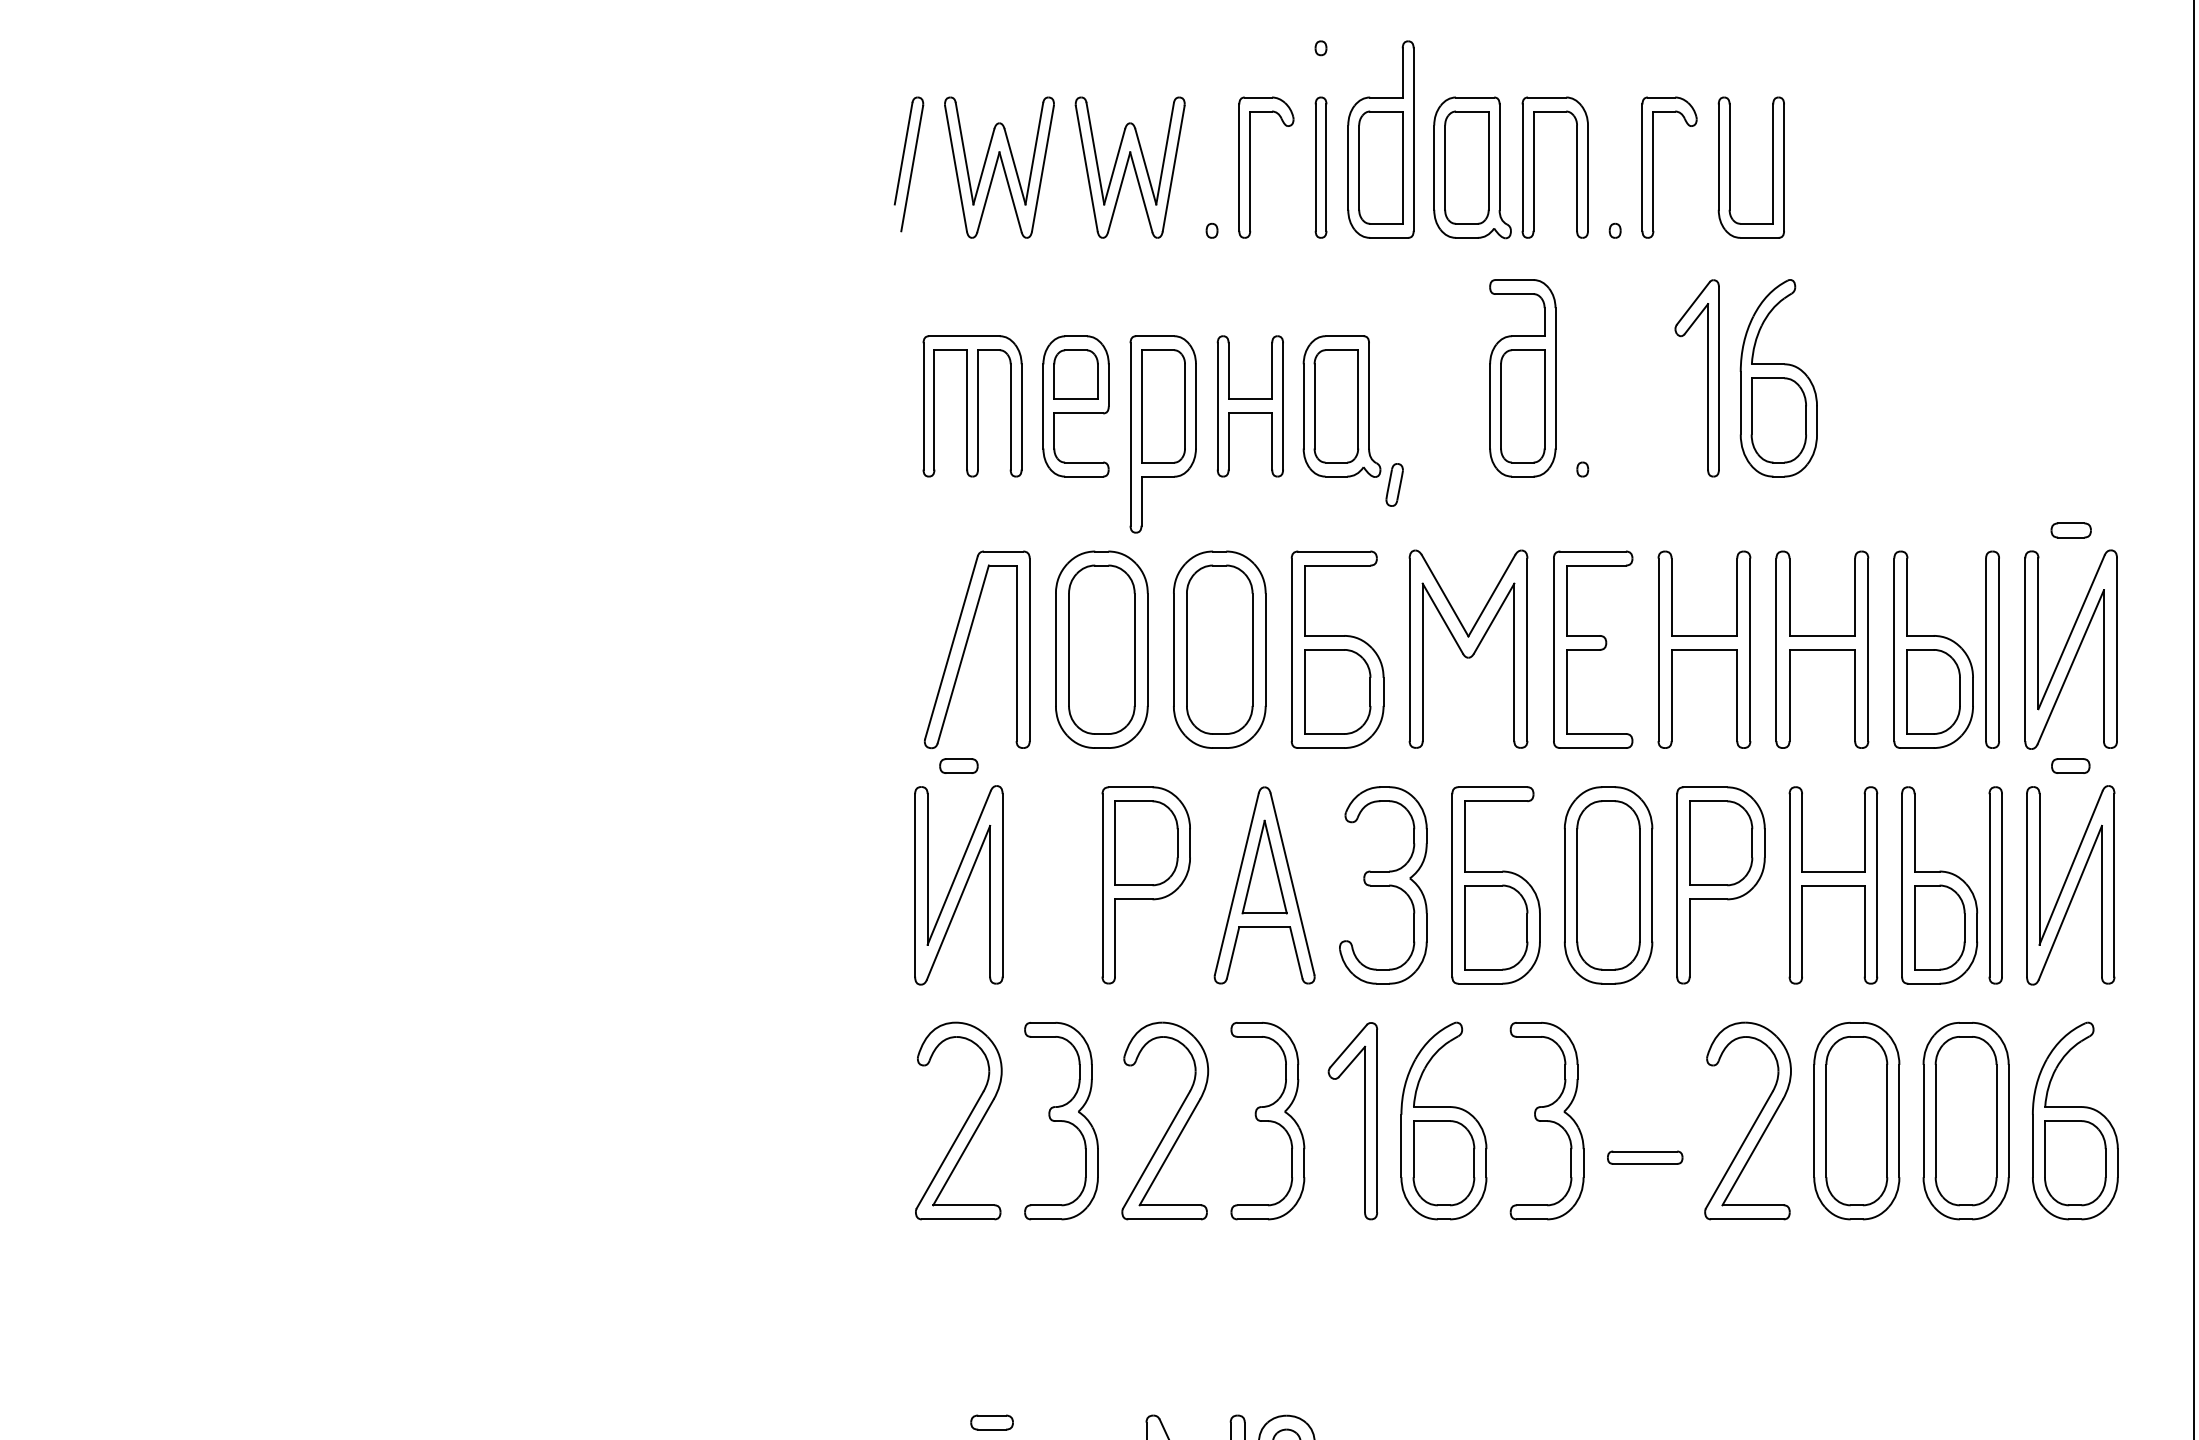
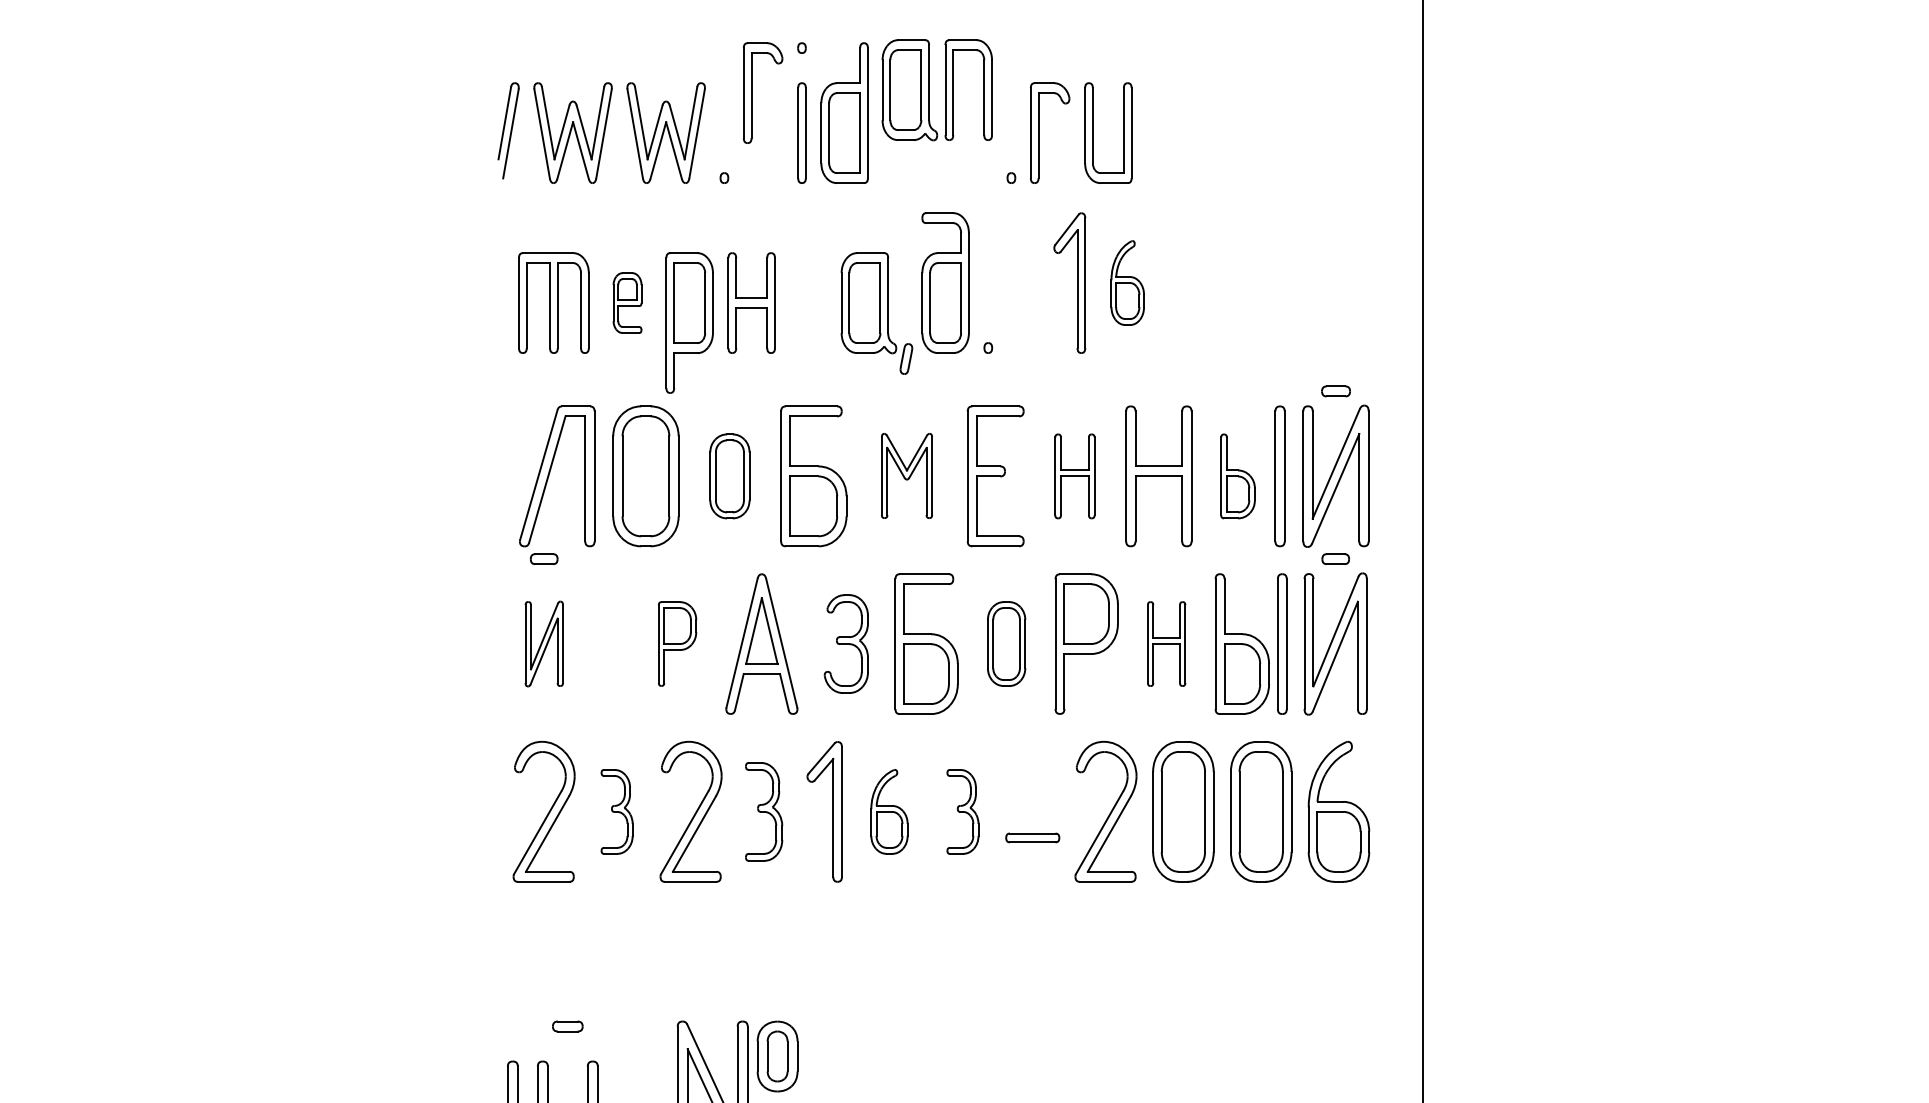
part: (1251, 166) -> (752, 92), moved
part: (1500, 168) -> (929, 90), moved
part: (1778, 377) -> (1127, 282), size x0.6
part: (1075, 405) -> (627, 302), size x0.6
part: (1352, 421) -> (876, 313), moved
part: (1467, 648) -> (906, 475), size x0.6
part: (1219, 649) -> (729, 476), size x0.6
part: (1703, 649) -> (1074, 476), size x0.6
part: (1932, 649) -> (1237, 476), size x0.6
part: (959, 884) -> (544, 643), size x0.6
part: (1146, 884) -> (677, 643), size x0.6
part: (1383, 884) -> (846, 643), size x0.7
part: (1608, 884) -> (1006, 643), size x0.6
part: (1833, 884) -> (1166, 643), size x0.6
part: (1060, 1120) -> (616, 811), size x0.6
part: (1266, 1120) -> (763, 811), size x0.7
part: (1443, 1120) -> (889, 811), size x0.6
part: (1546, 1120) -> (962, 811), size x0.6

